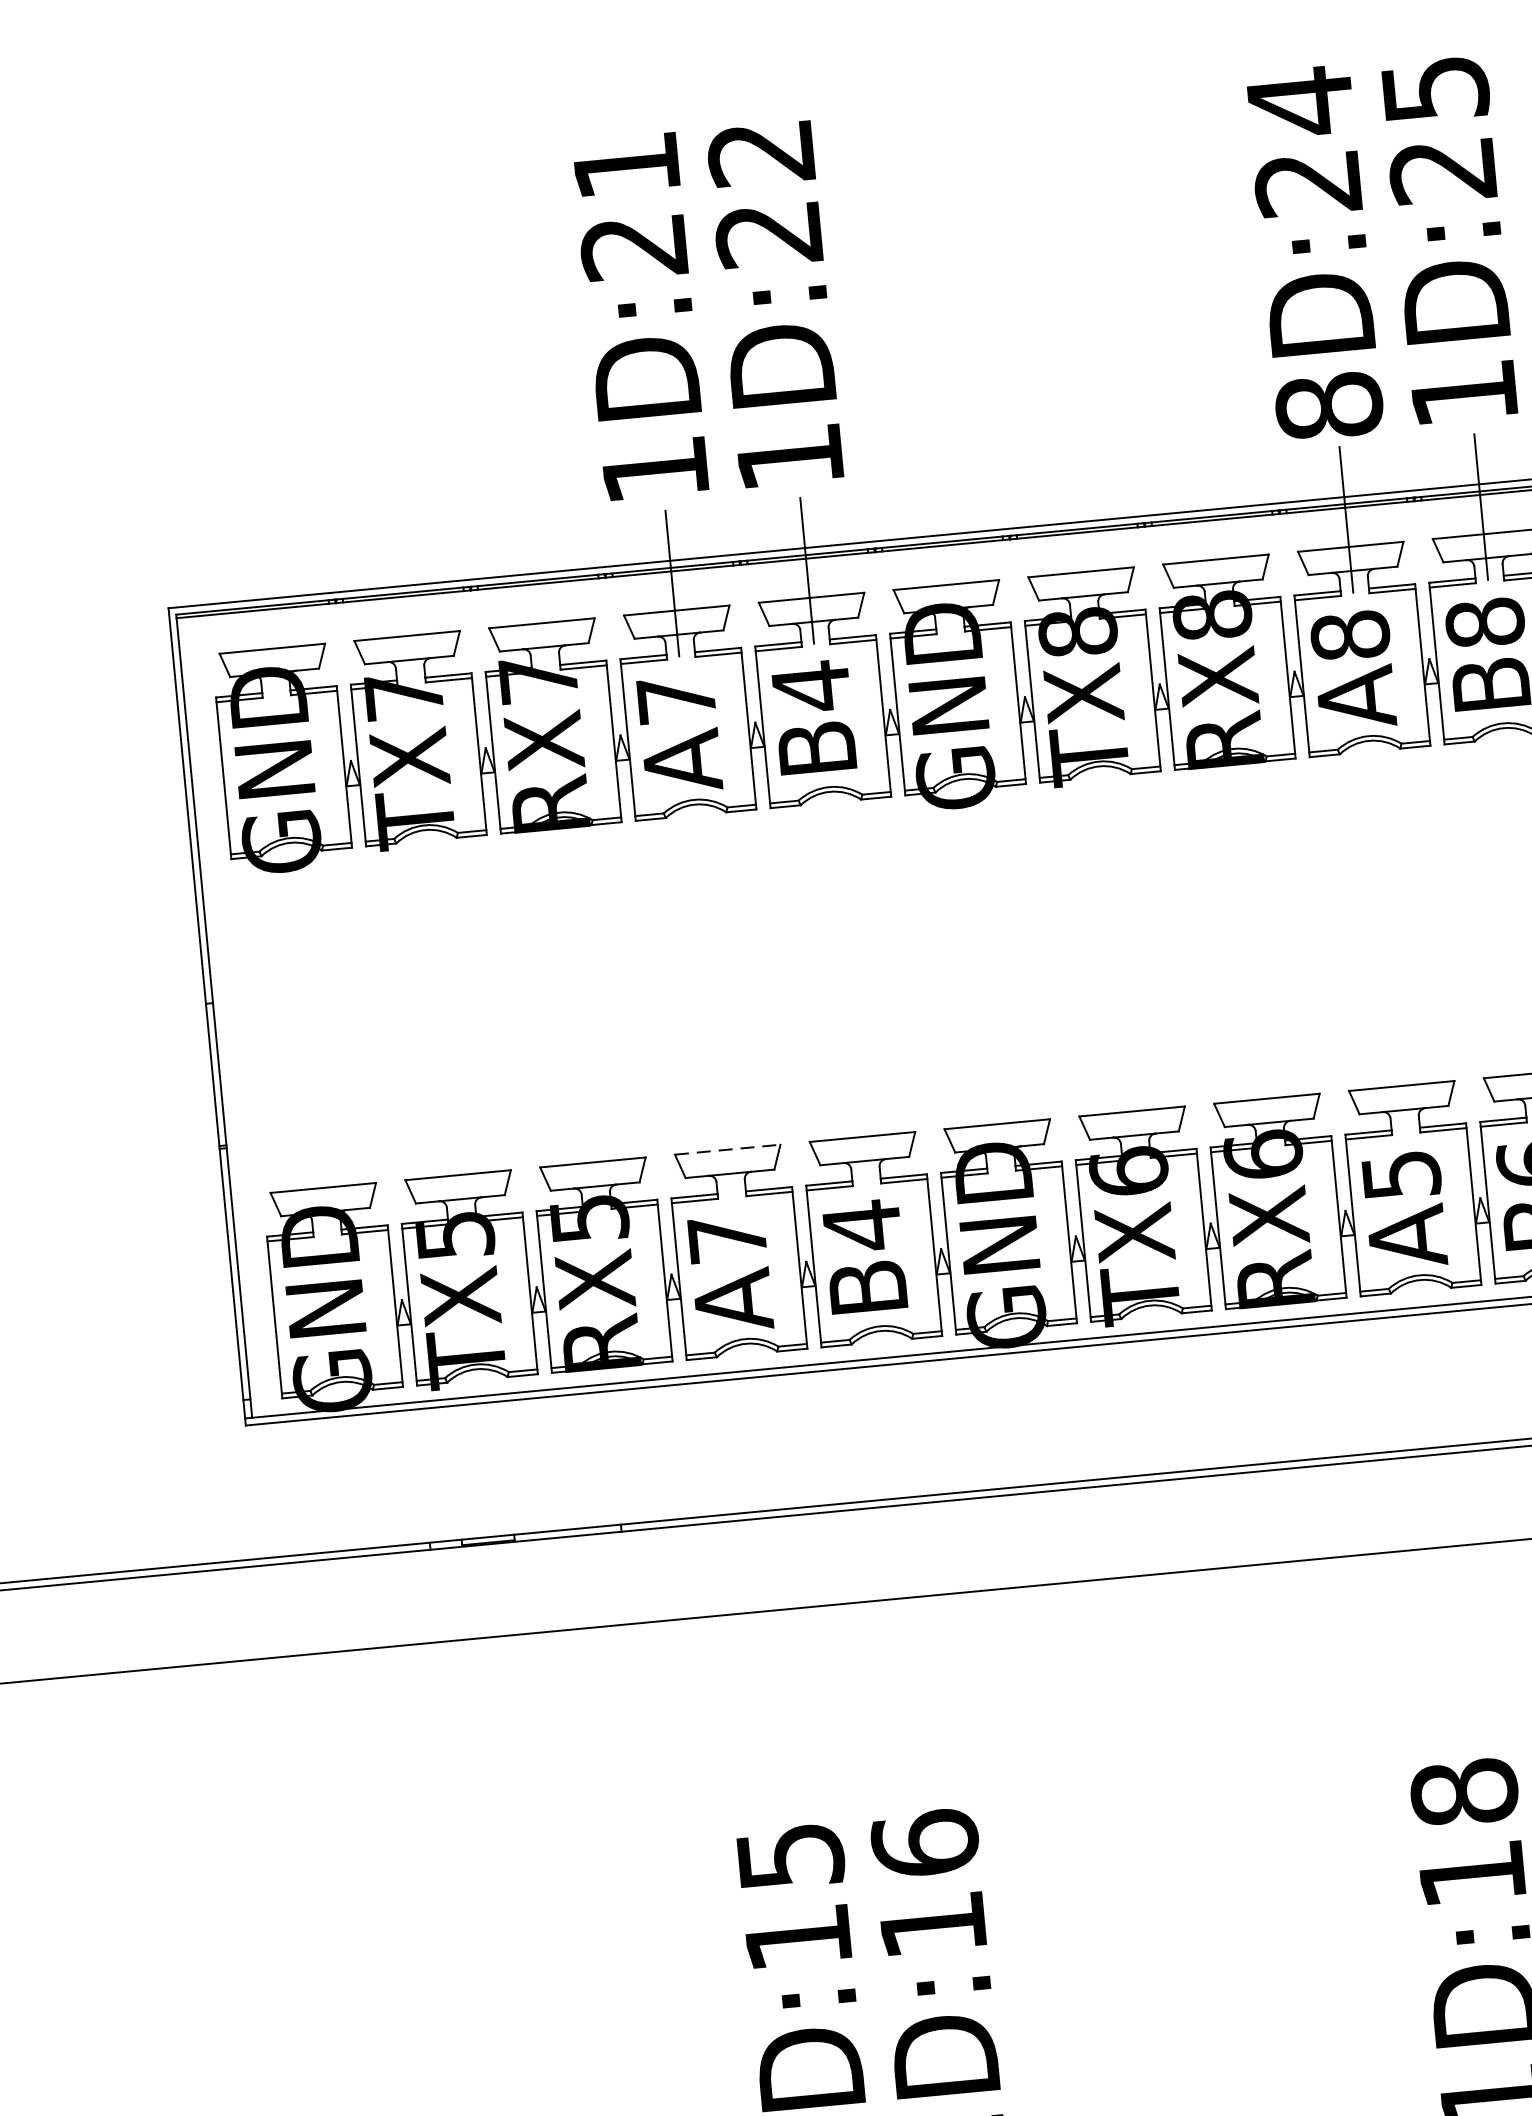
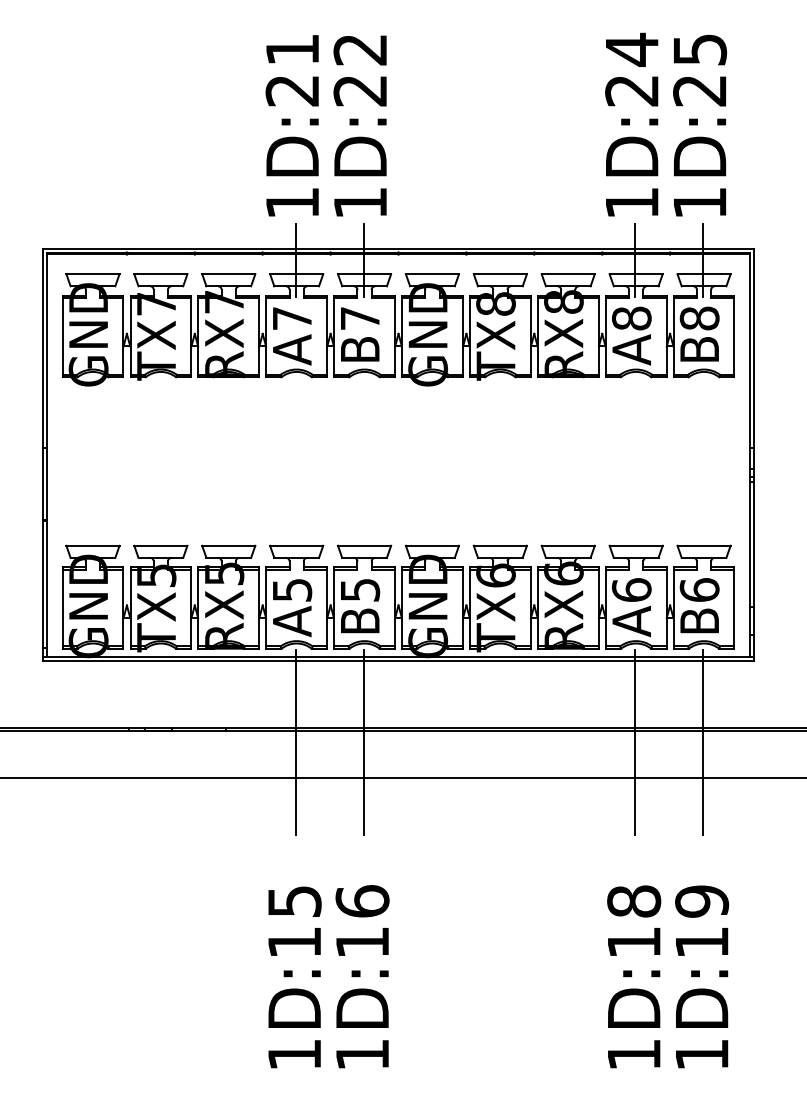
text: (1330, 407) -> (632, 203), 8D:24 -> 1D:24
text: (811, 686) -> (360, 318), B4 -> B7
line: (727, 1149) -> (296, 545), dashed -> solid
text: (1400, 1173) -> (631, 589), A5 -> A6
text: (862, 1224) -> (360, 589), B4 -> B5
text: (727, 1239) -> (292, 590), A7 -> A5
line: (1437, 1476) -> (635, 742), added
line: (897, 1527) -> (363, 742), added
line: (762, 1540) -> (295, 742), added

